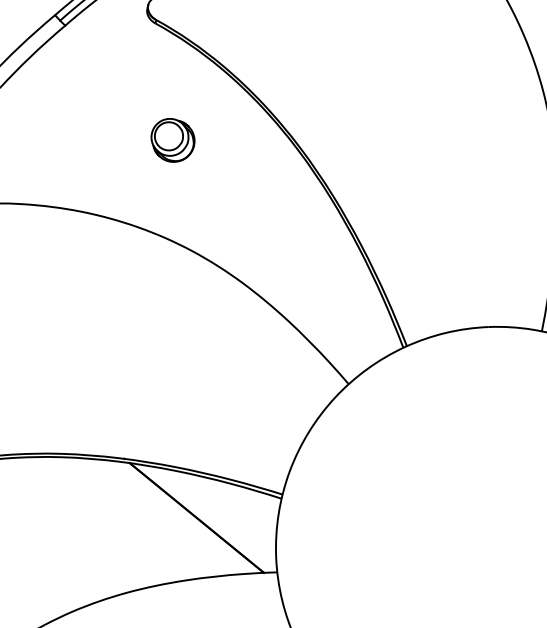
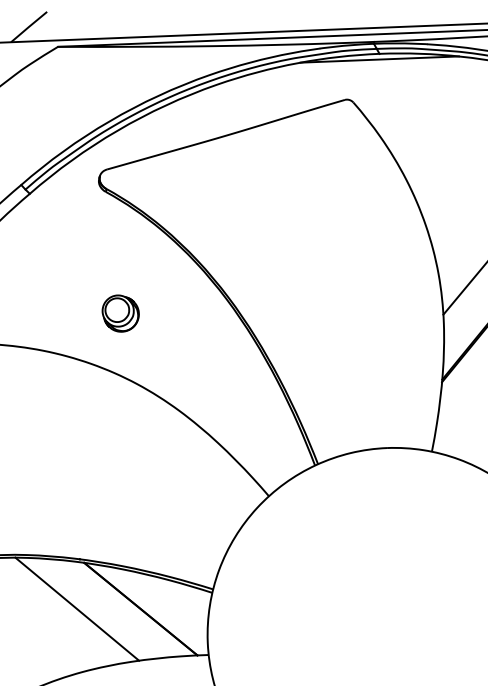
part: (172, 140) -> (120, 313), moved
line: (121, 517) -> (77, 608), added

